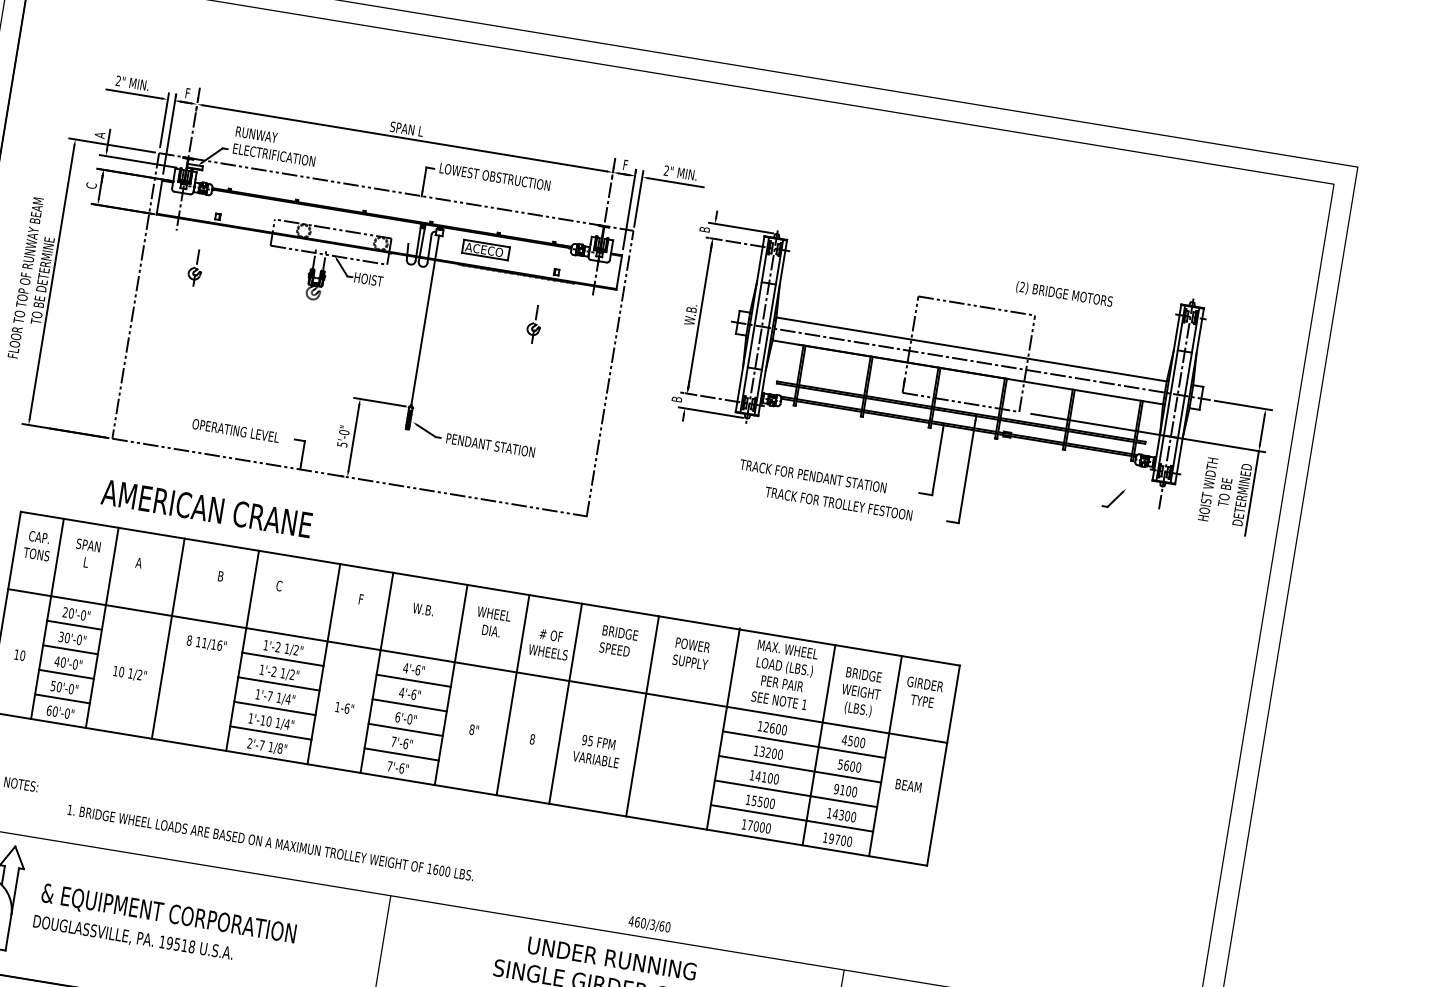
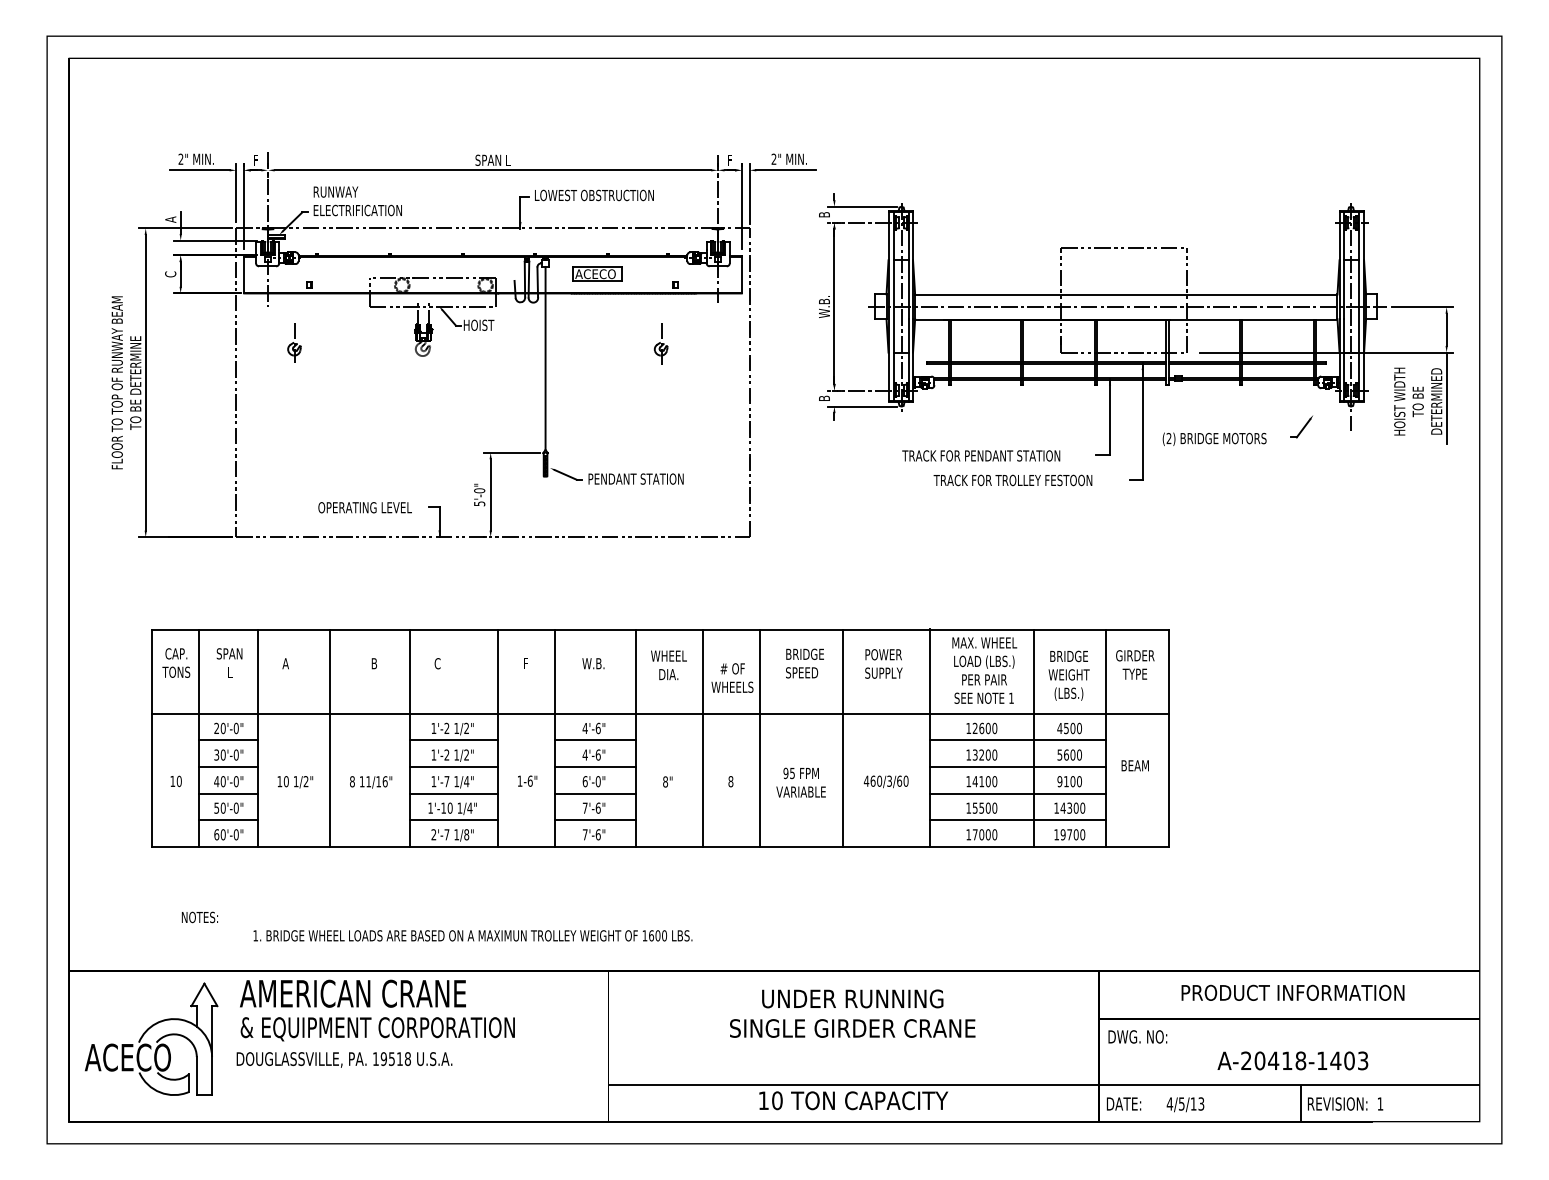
text: (1064, 293) -> (1214, 438), moved
text: (206, 508) -> (352, 993), moved
text: (207, 644) -> (371, 782), moved
text: (648, 924) -> (885, 781), moved

